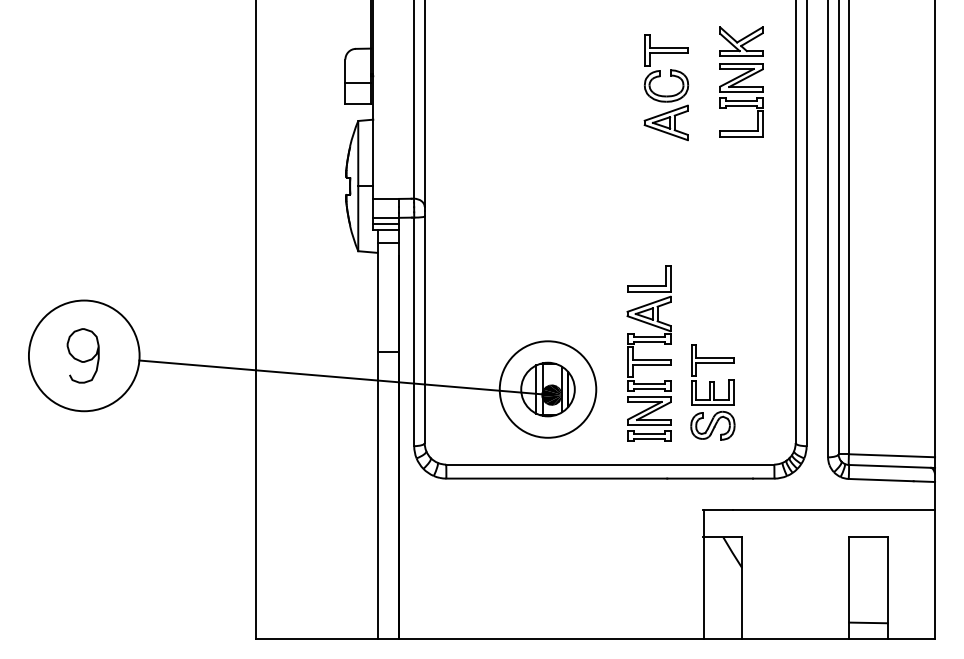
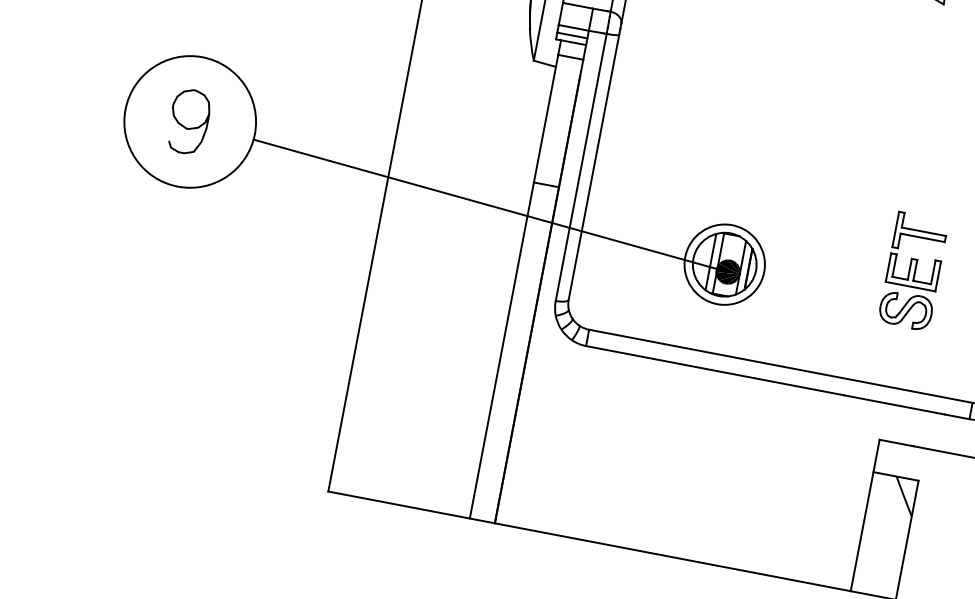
part: (648, 353) -> (850, 244), removed
circle: (547, 389) -> (724, 264), size x0.7
part: (712, 392) -> (912, 271), moved

